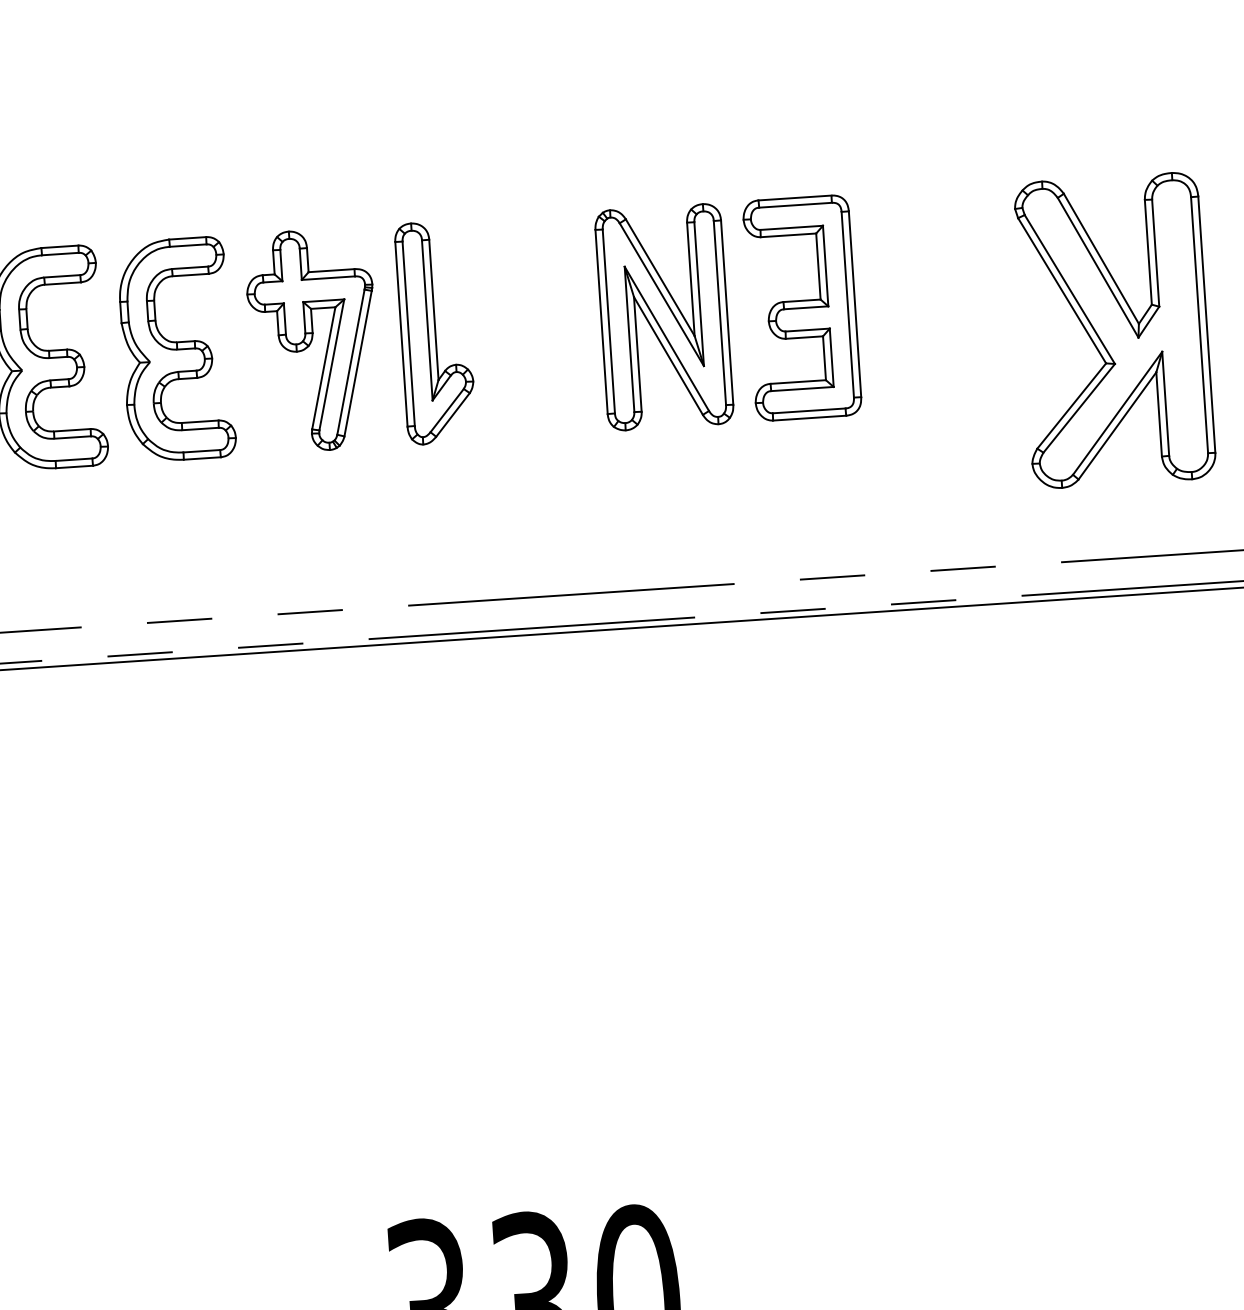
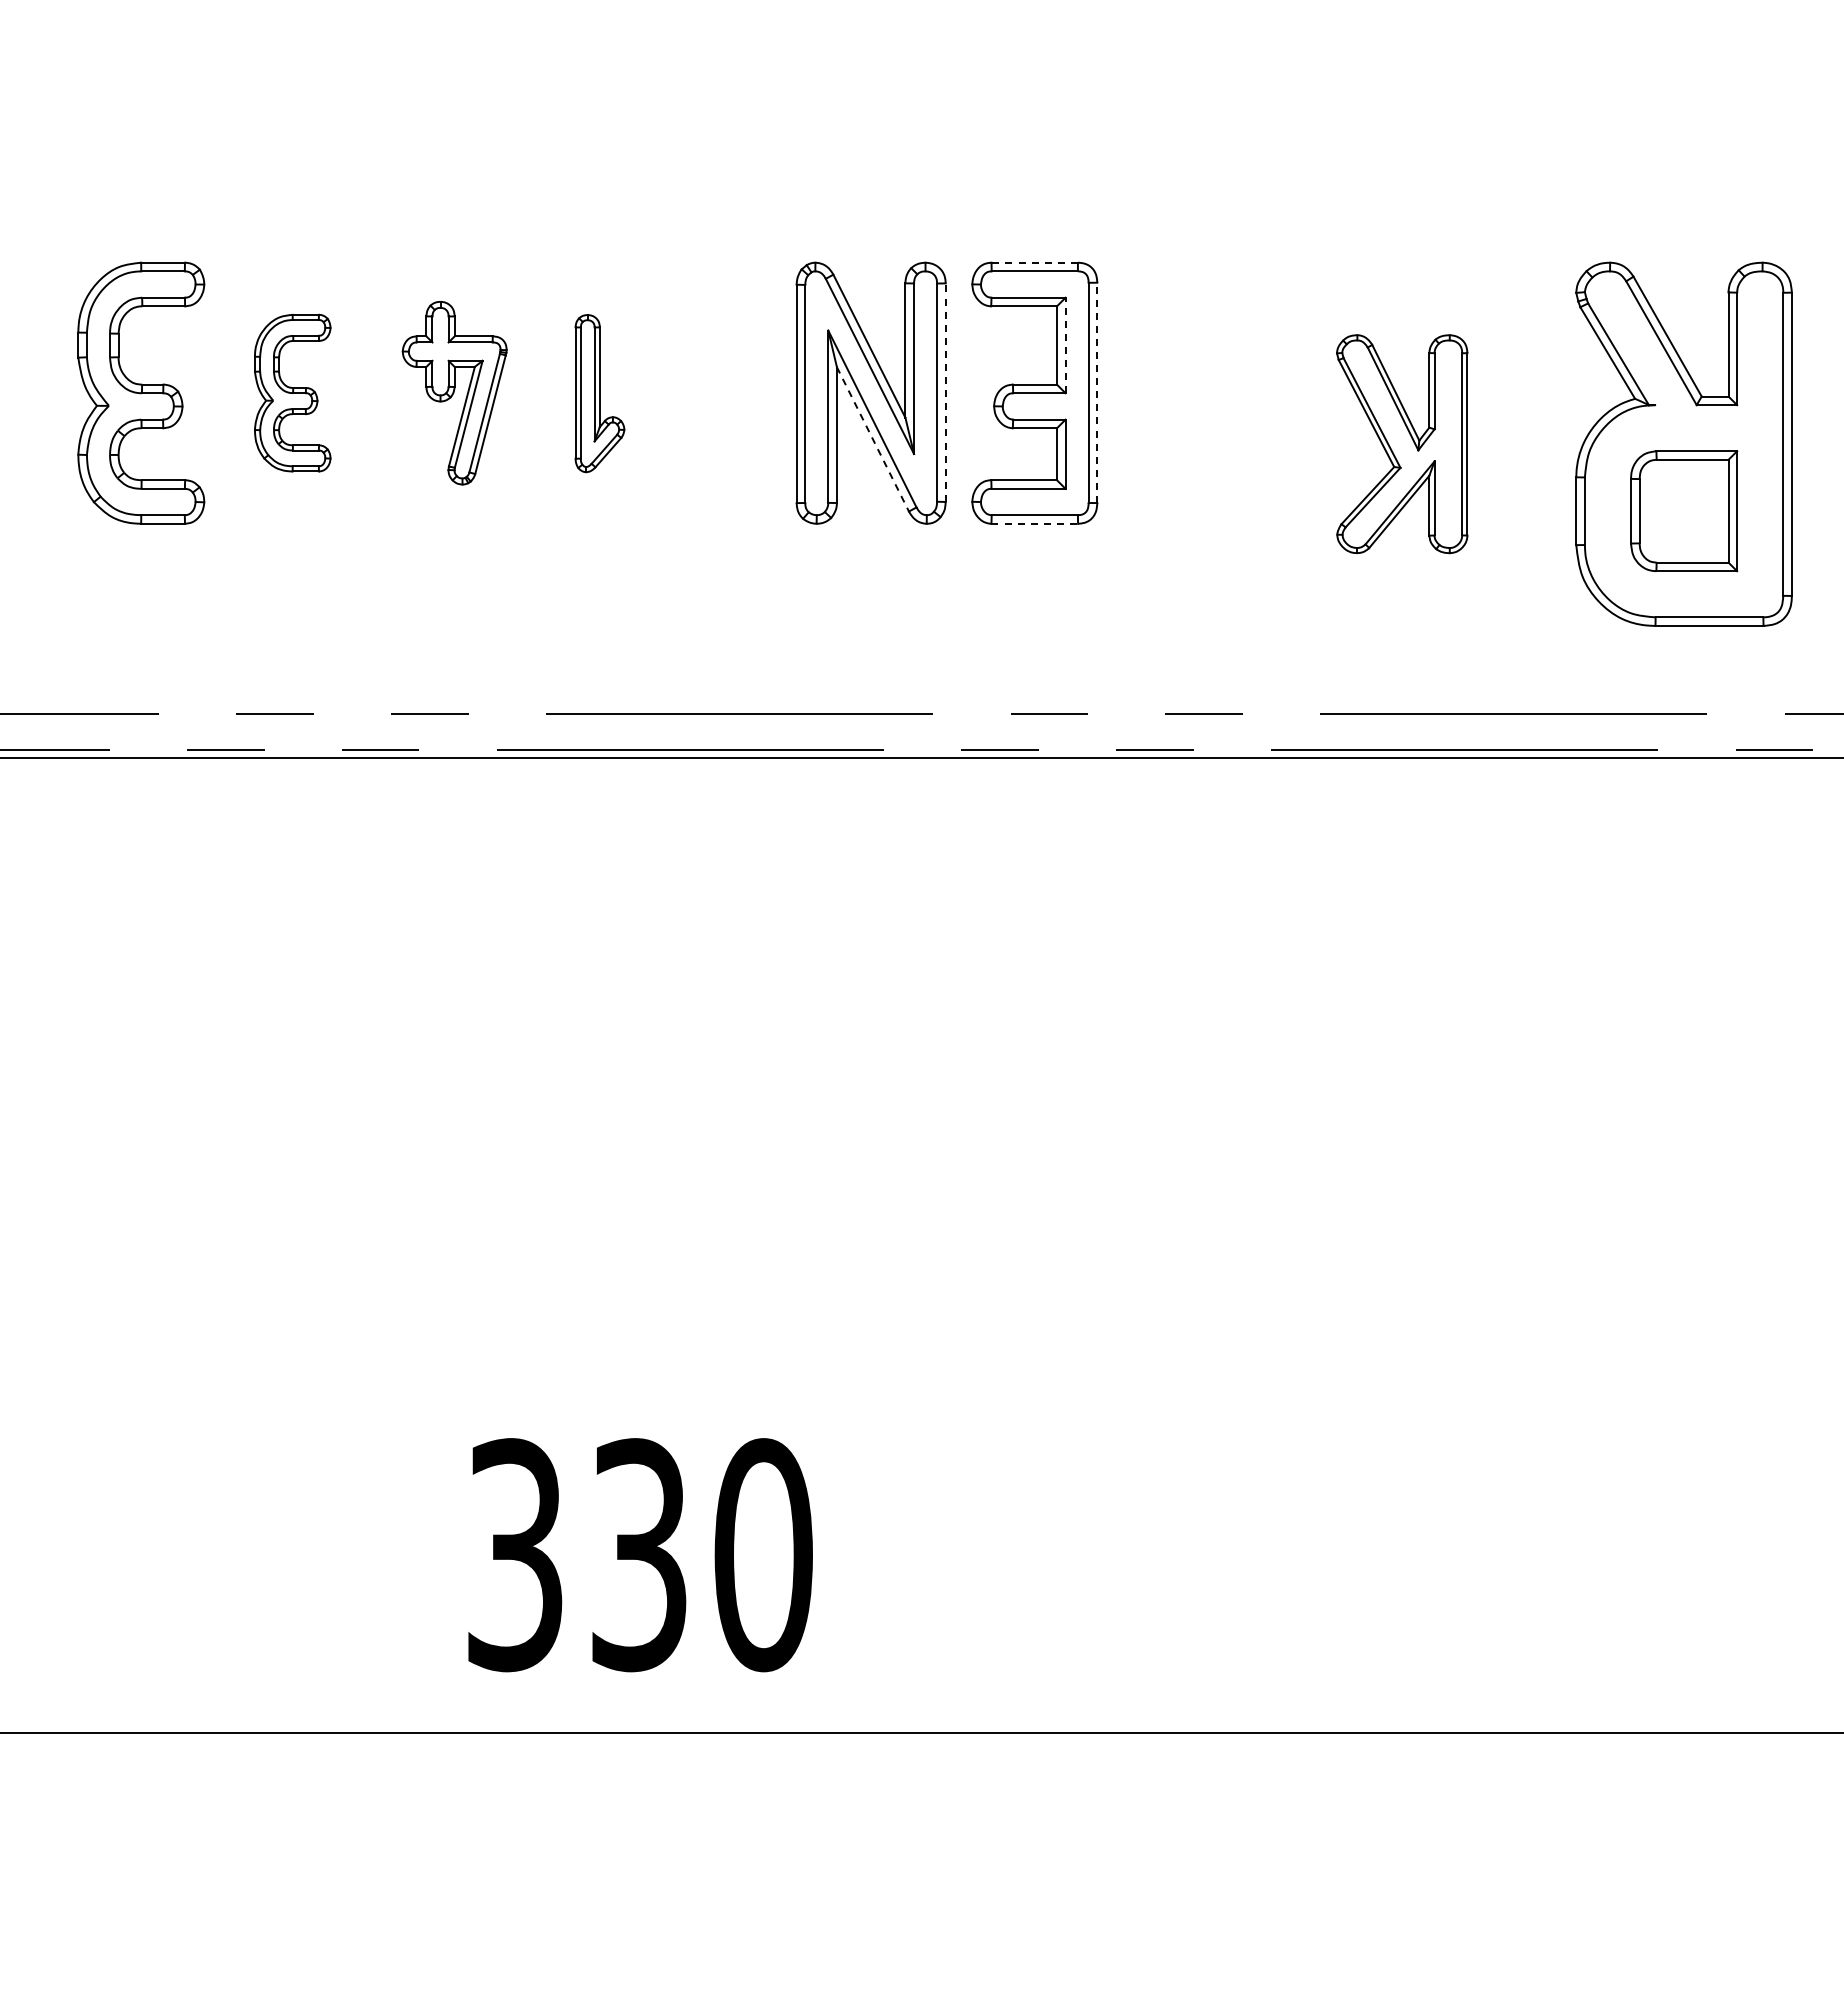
line: (794, 197) -> (1034, 262), solid -> dashed
line: (825, 266) -> (1065, 345), solid -> dashed
line: (855, 303) -> (1097, 392), solid -> dashed
line: (727, 312) -> (945, 392), solid -> dashed
part: (1114, 329) -> (1401, 443), size x0.6
part: (435, 332) -> (599, 393), size x0.6
part: (312, 339) -> (454, 392), size x0.7
part: (176, 349) -> (292, 392), size x0.6
line: (668, 356) -> (872, 439), solid -> dashed
line: (810, 417) -> (1035, 523), solid -> dashed

